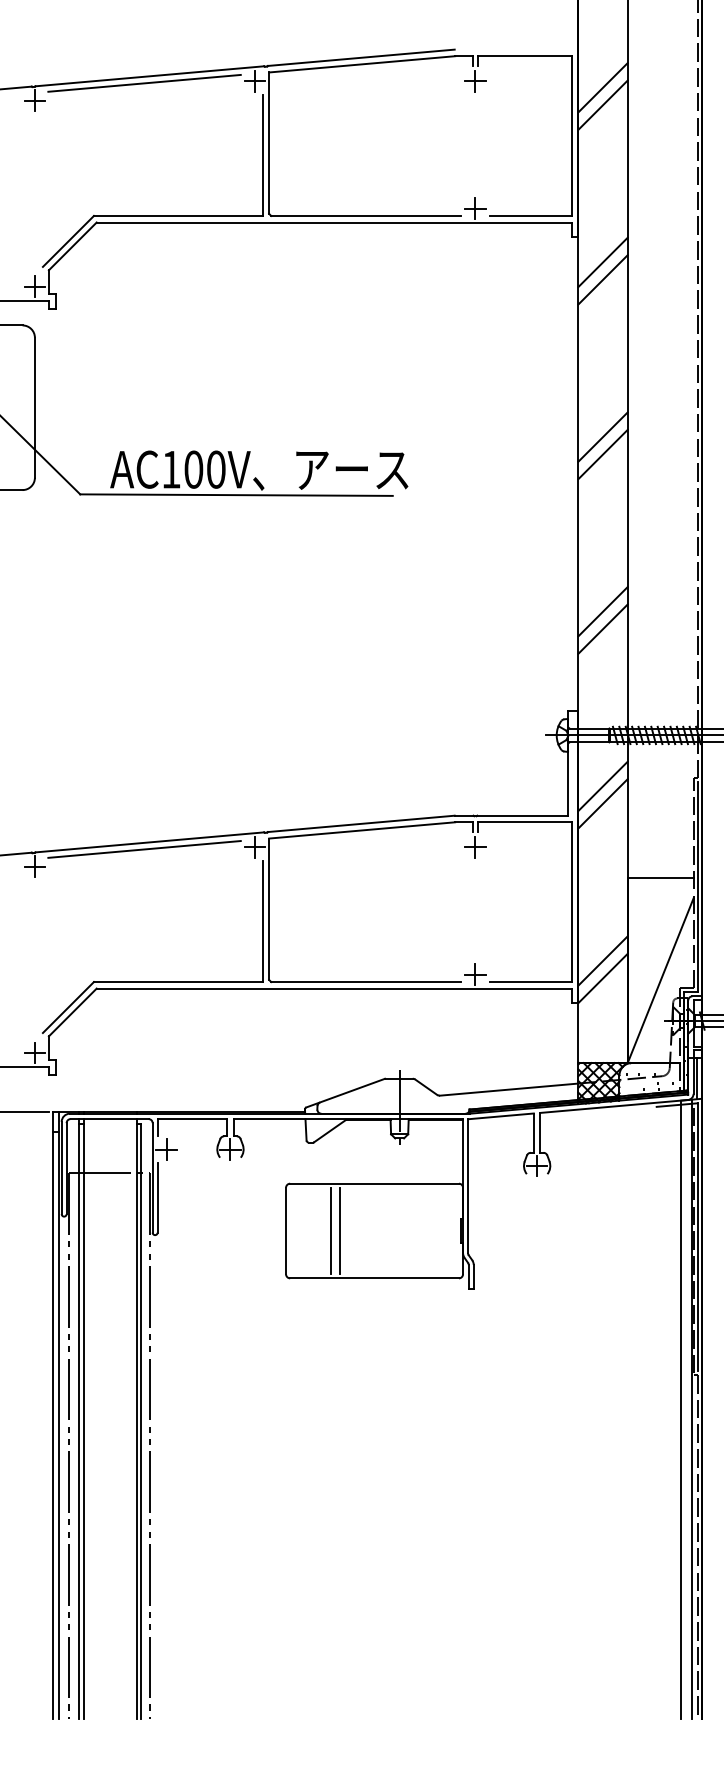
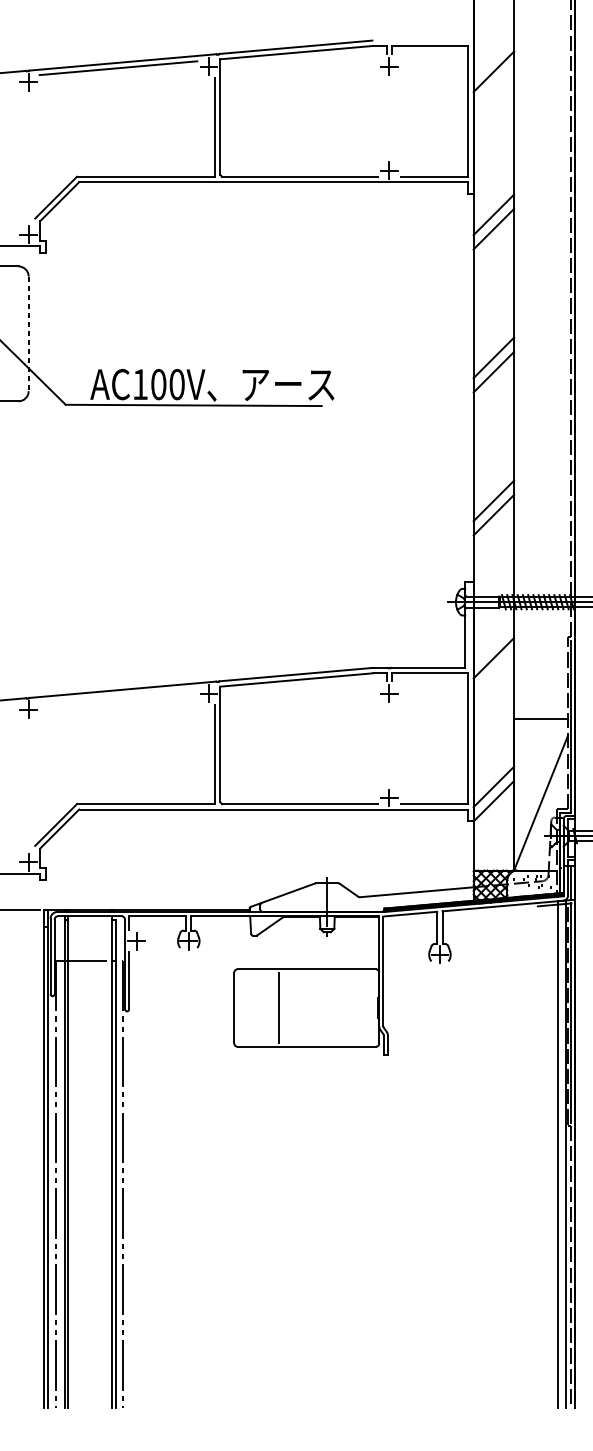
line: (602, 104) -> (493, 85), removed
line: (34, 407) -> (28, 333), solid -> dashed
line: (602, 786) -> (493, 644), removed
line: (144, 849) -> (118, 695), removed
line: (330, 1230) -> (270, 1007), removed

